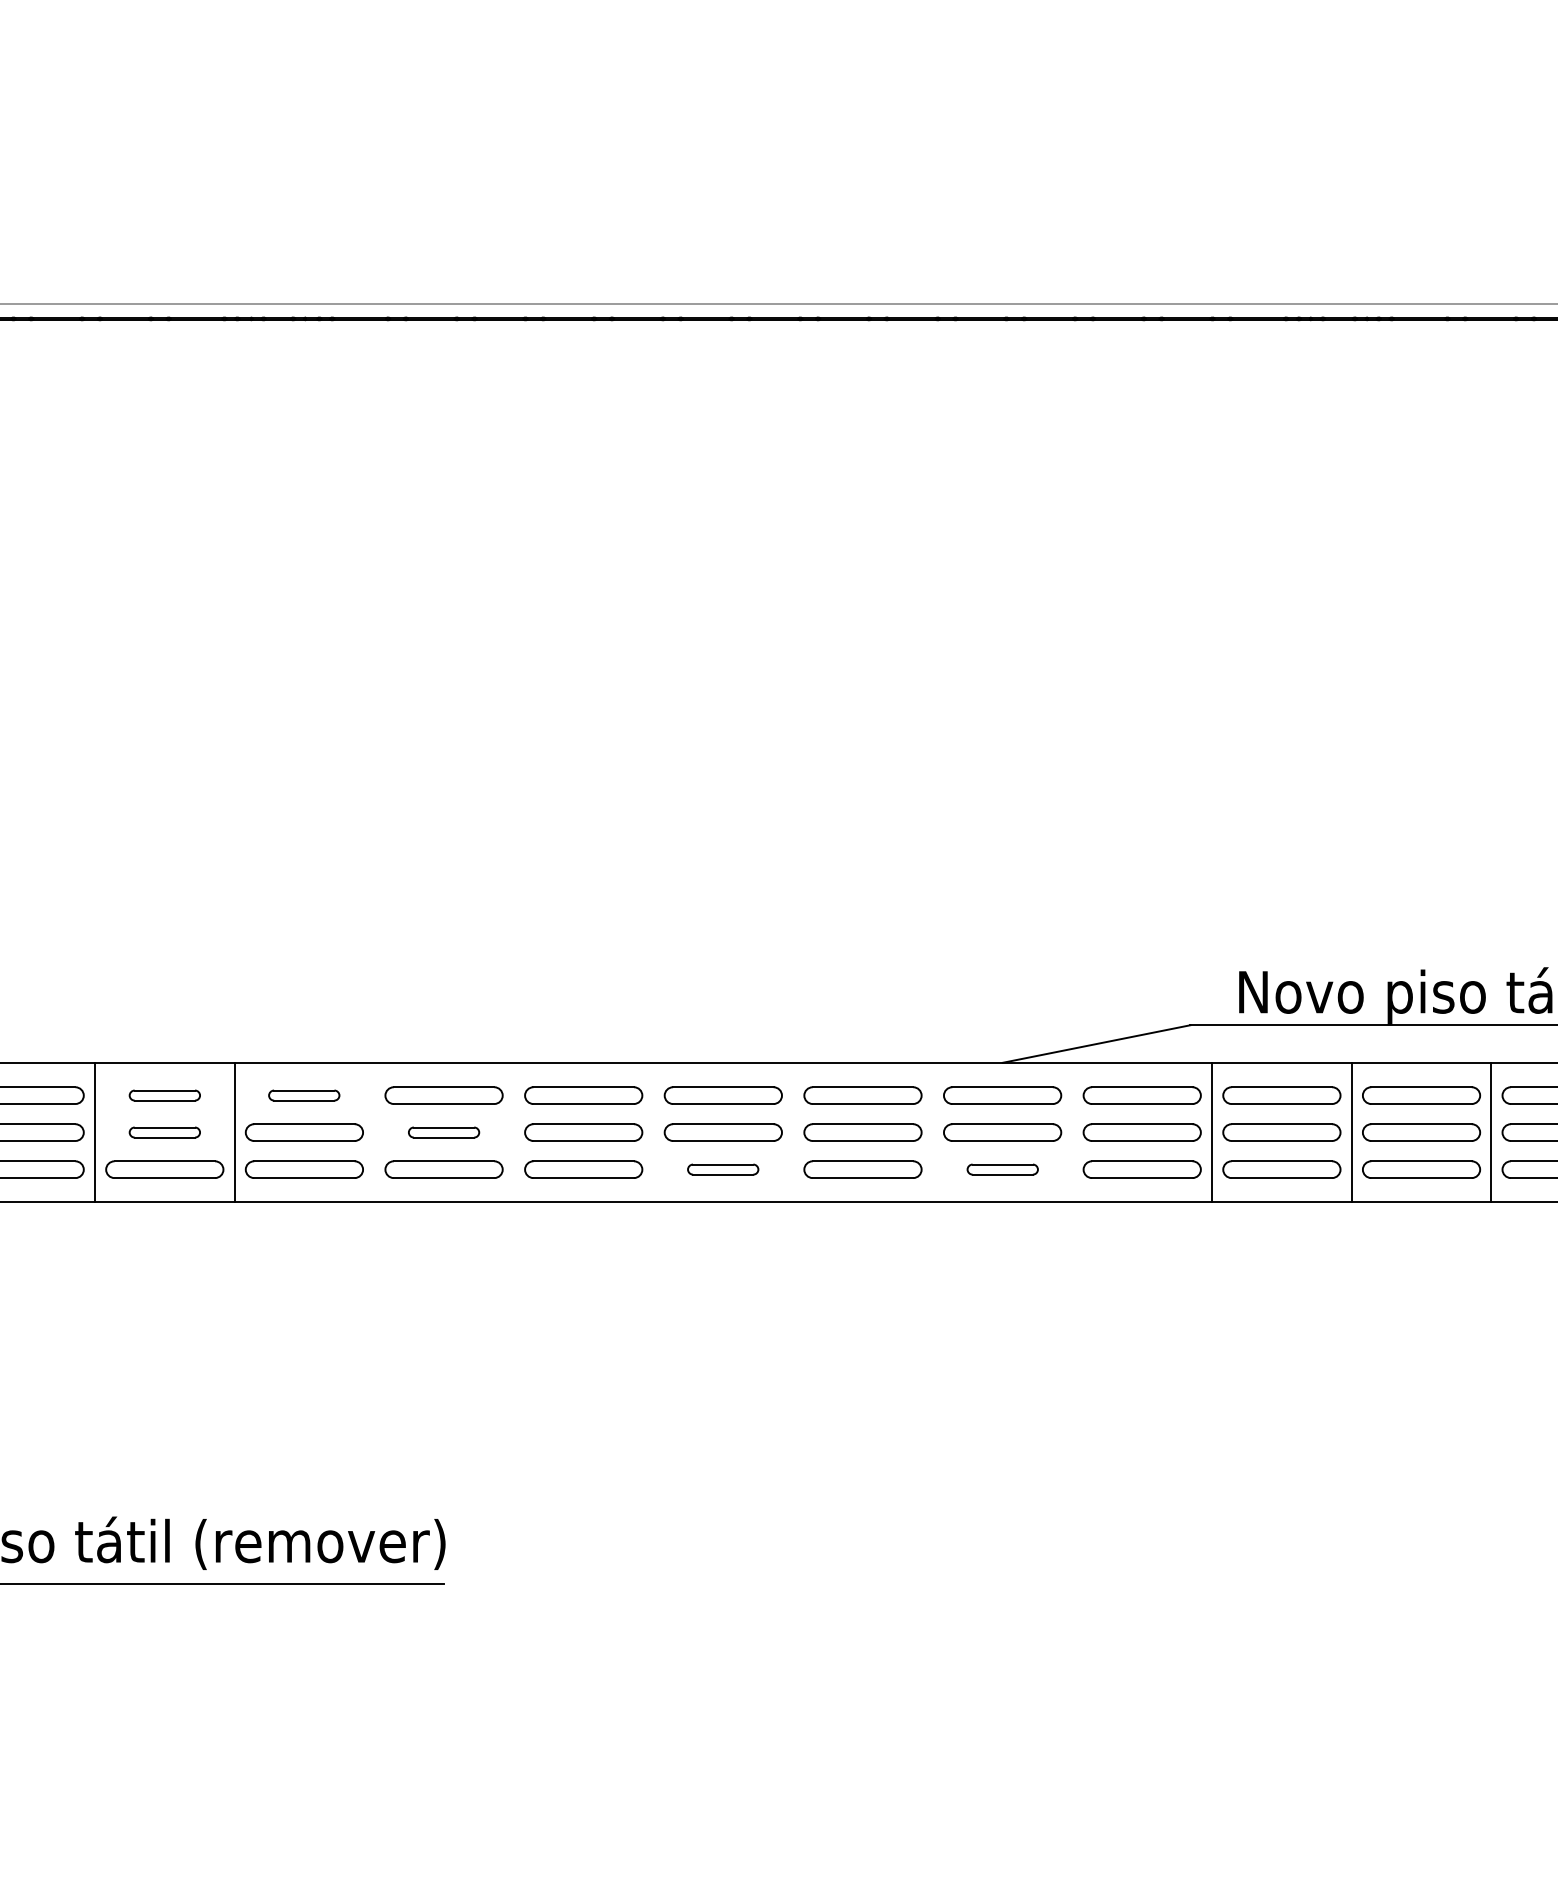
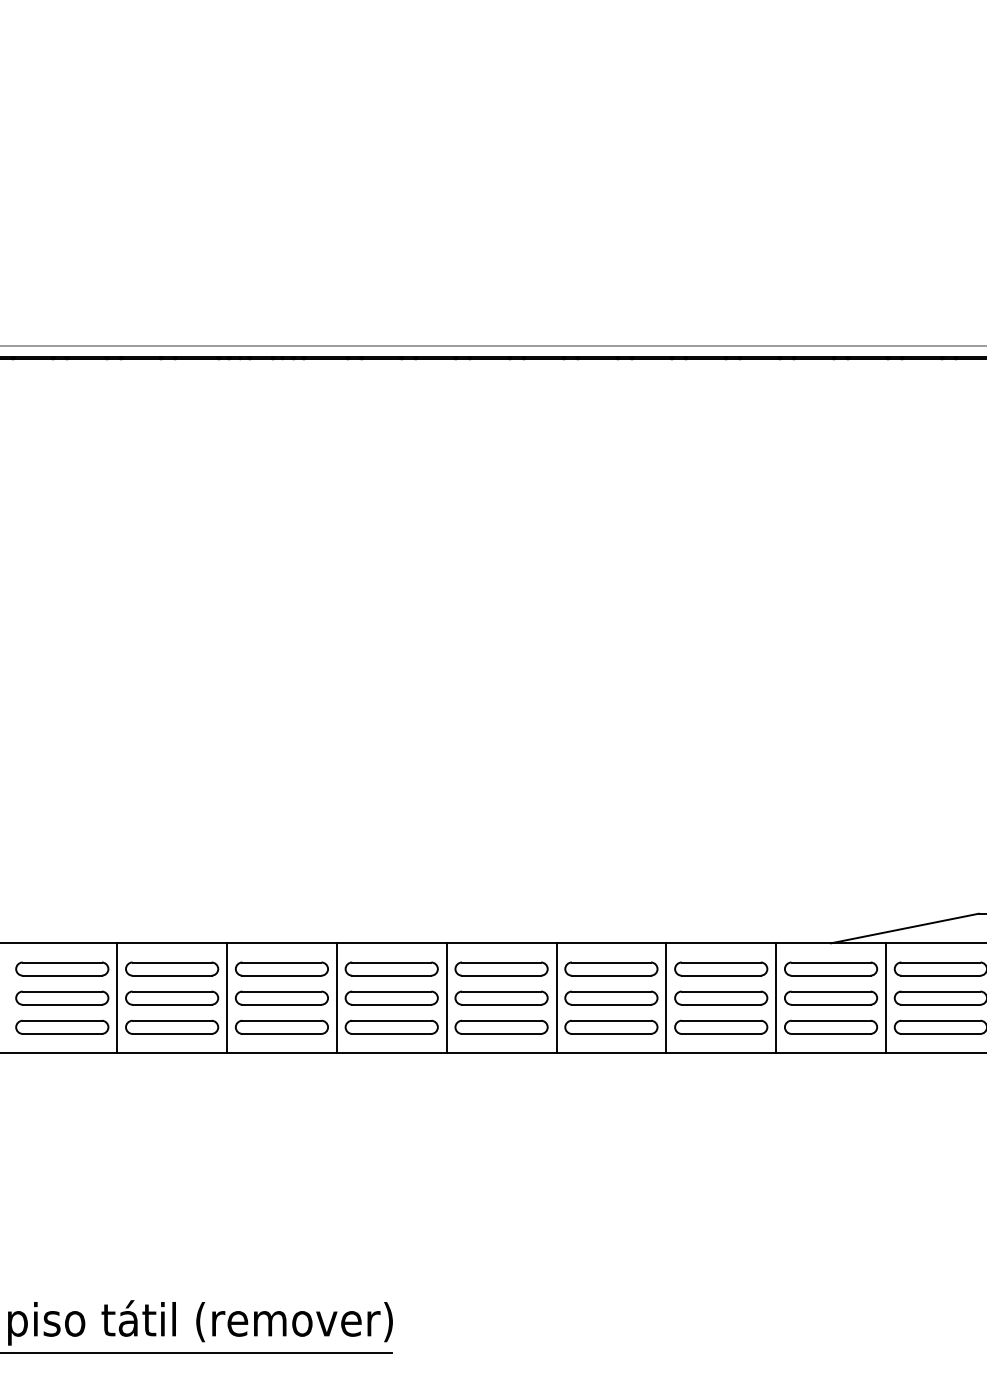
part: (164, 1095) -> (171, 968), size x1.67
part: (303, 1095) -> (281, 968), size x1.67
part: (164, 1132) -> (171, 998), size x1.67
line: (374, 1132) -> (337, 998), added
part: (443, 1132) -> (391, 998), size x1.67
line: (513, 1132) -> (446, 998), added
line: (653, 1132) -> (556, 998), added
line: (793, 1132) -> (666, 998), added
line: (932, 1132) -> (775, 998), added
line: (1072, 1132) -> (886, 998), added
part: (722, 1169) -> (610, 1027), size x1.67
part: (1002, 1169) -> (830, 1027), size x1.67

